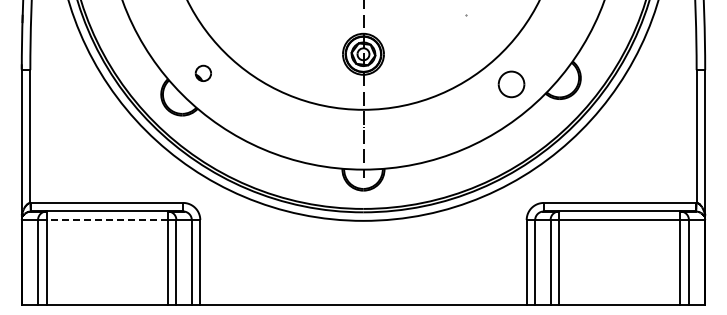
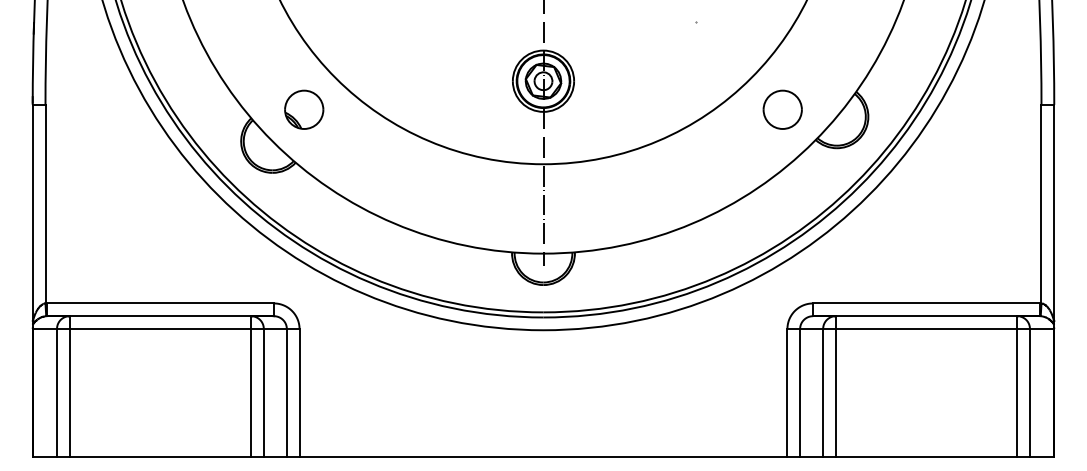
part: (203, 73) -> (304, 109), size x1.67
part: (511, 84) -> (782, 109), moved
line: (107, 220) -> (160, 329), dashed -> solid

